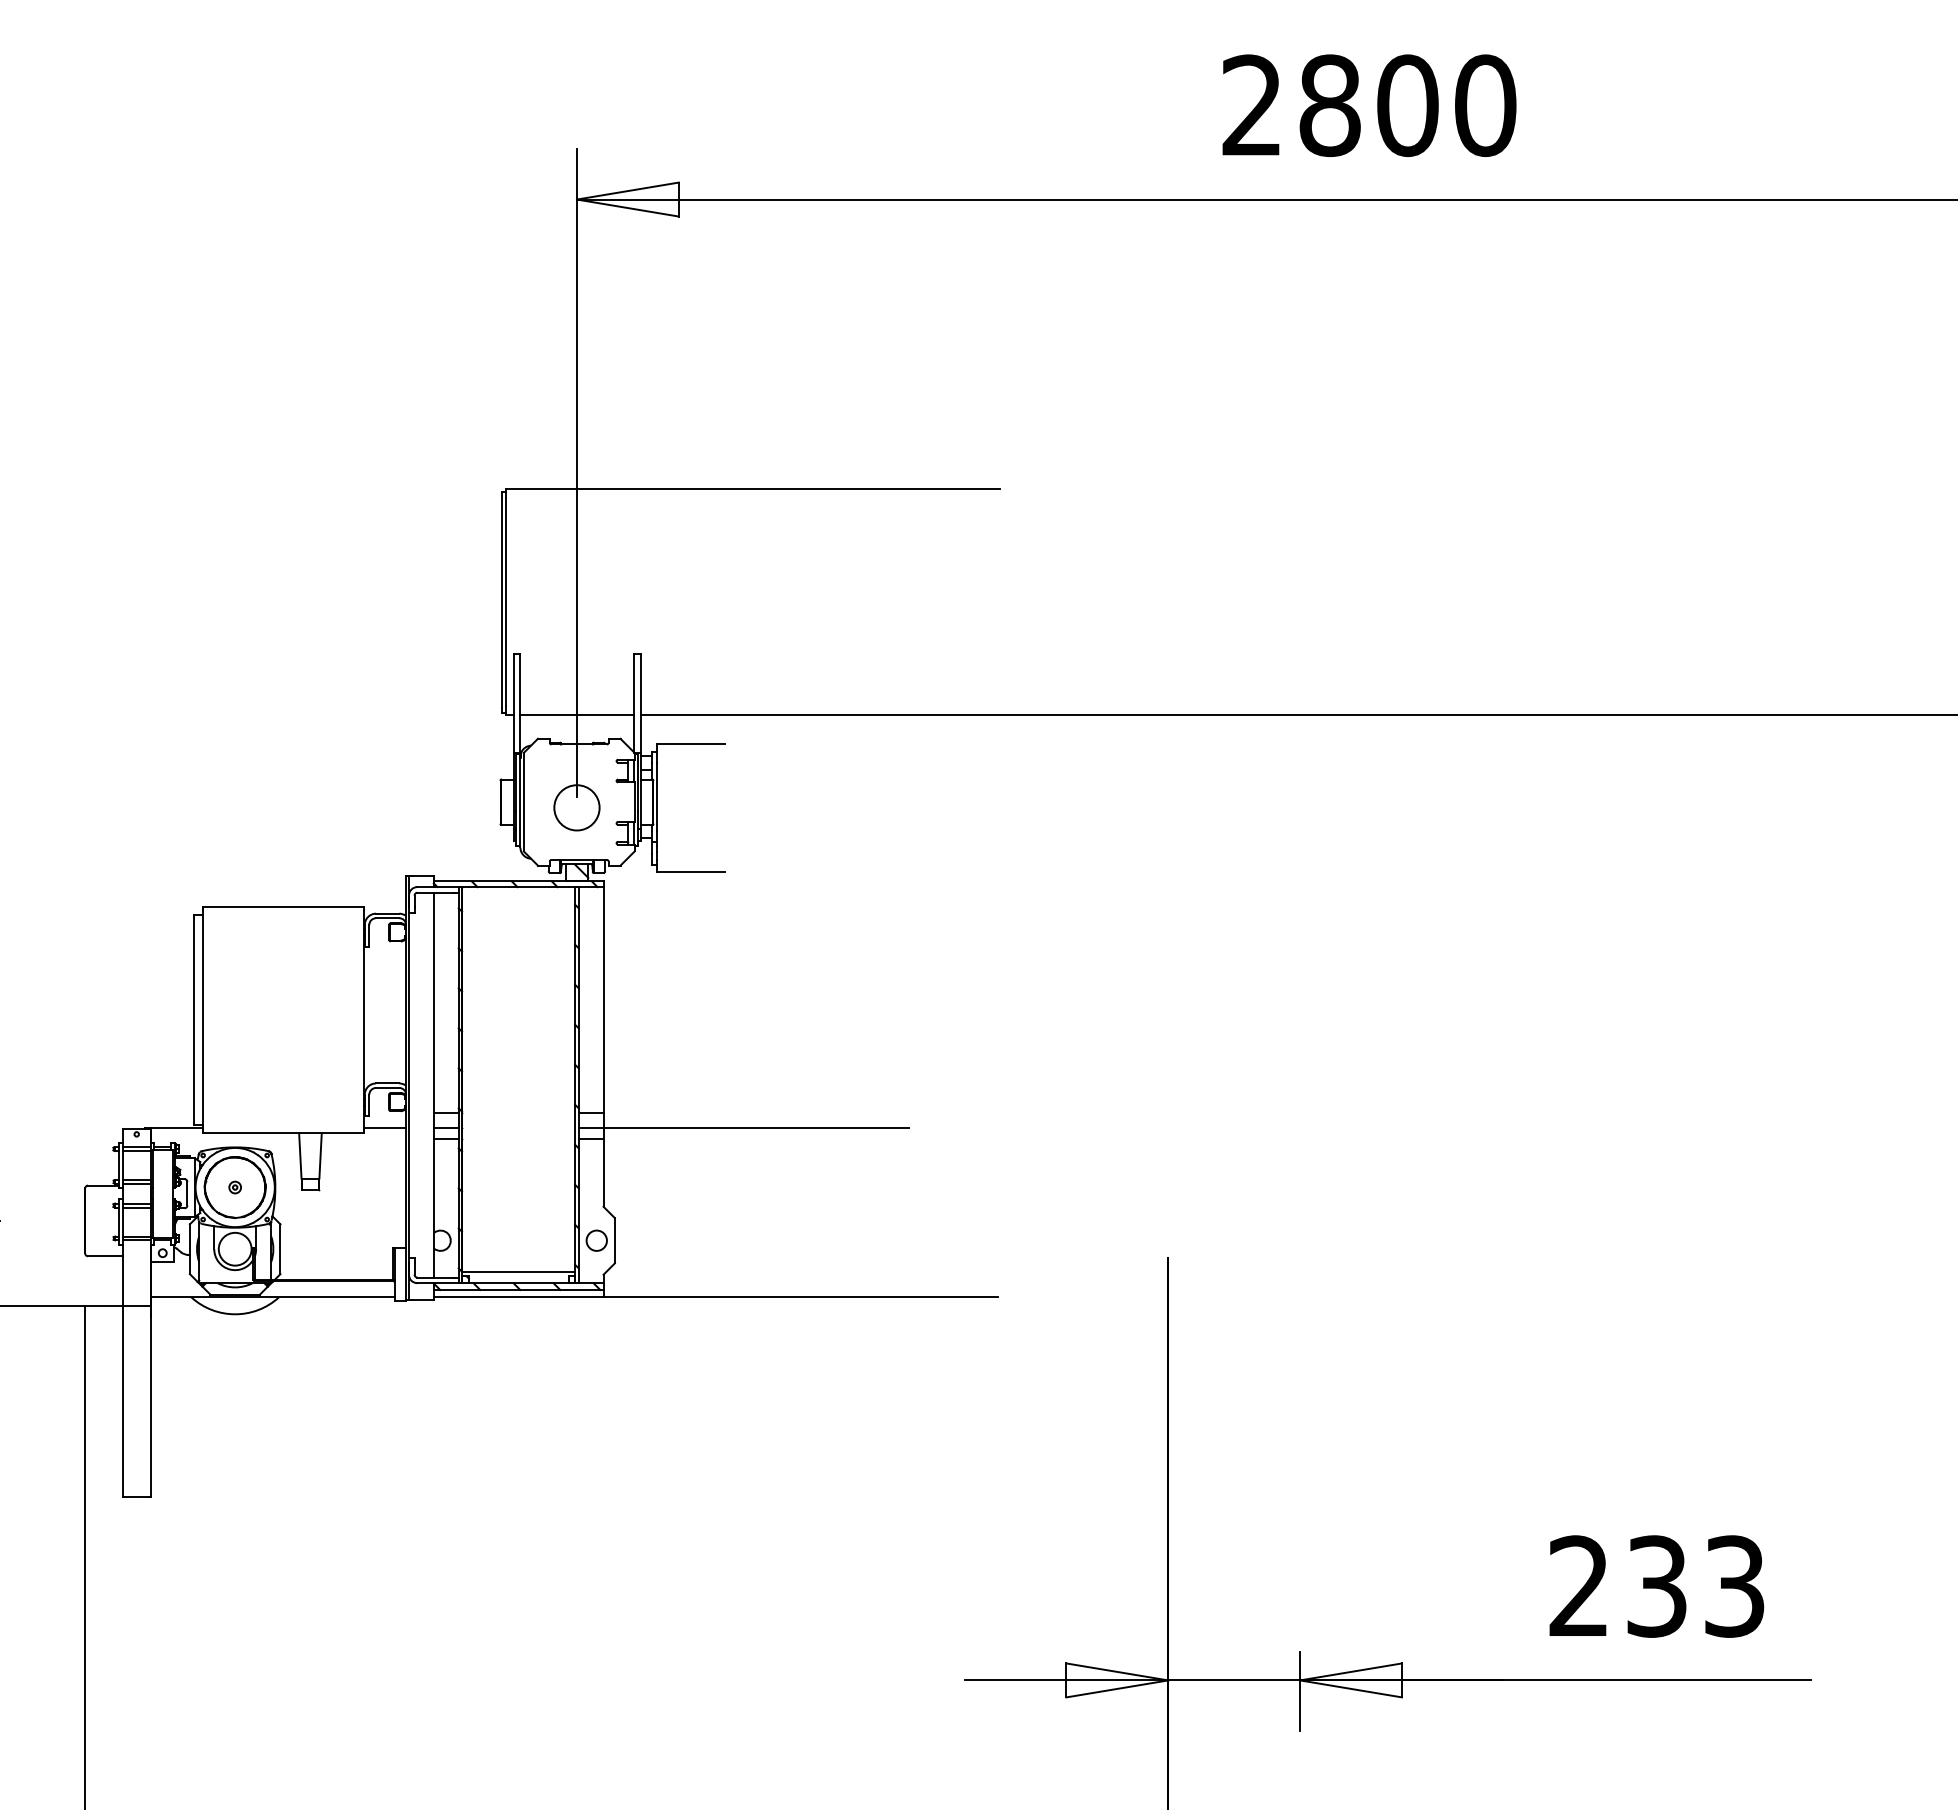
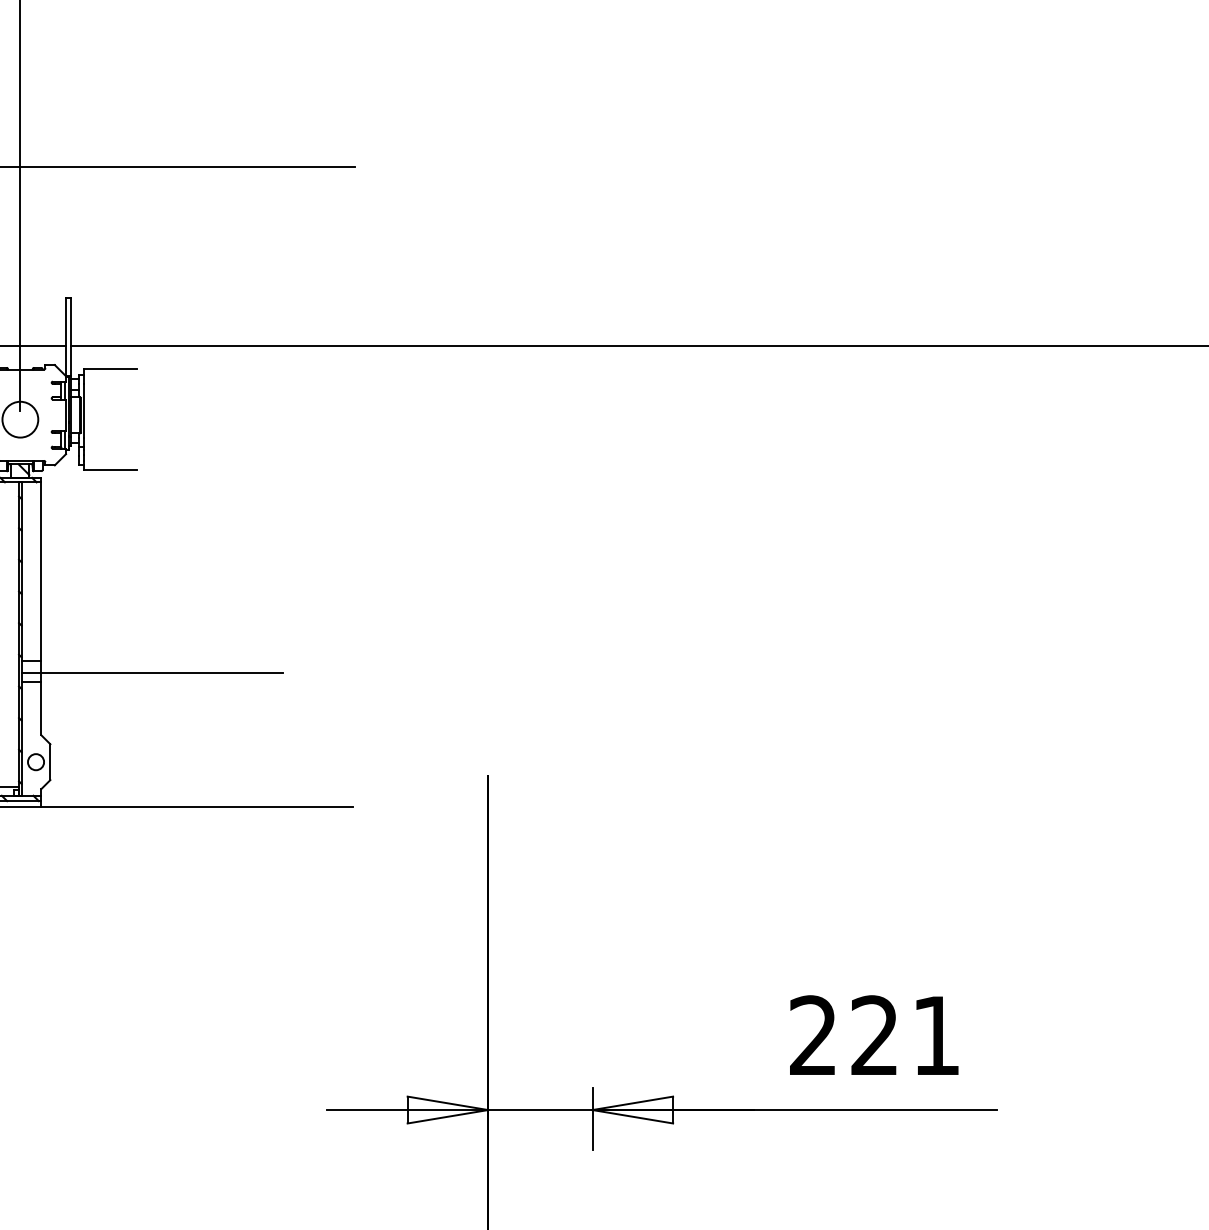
text: (1695, 1586) -> (905, 1035), 233 -> 221

